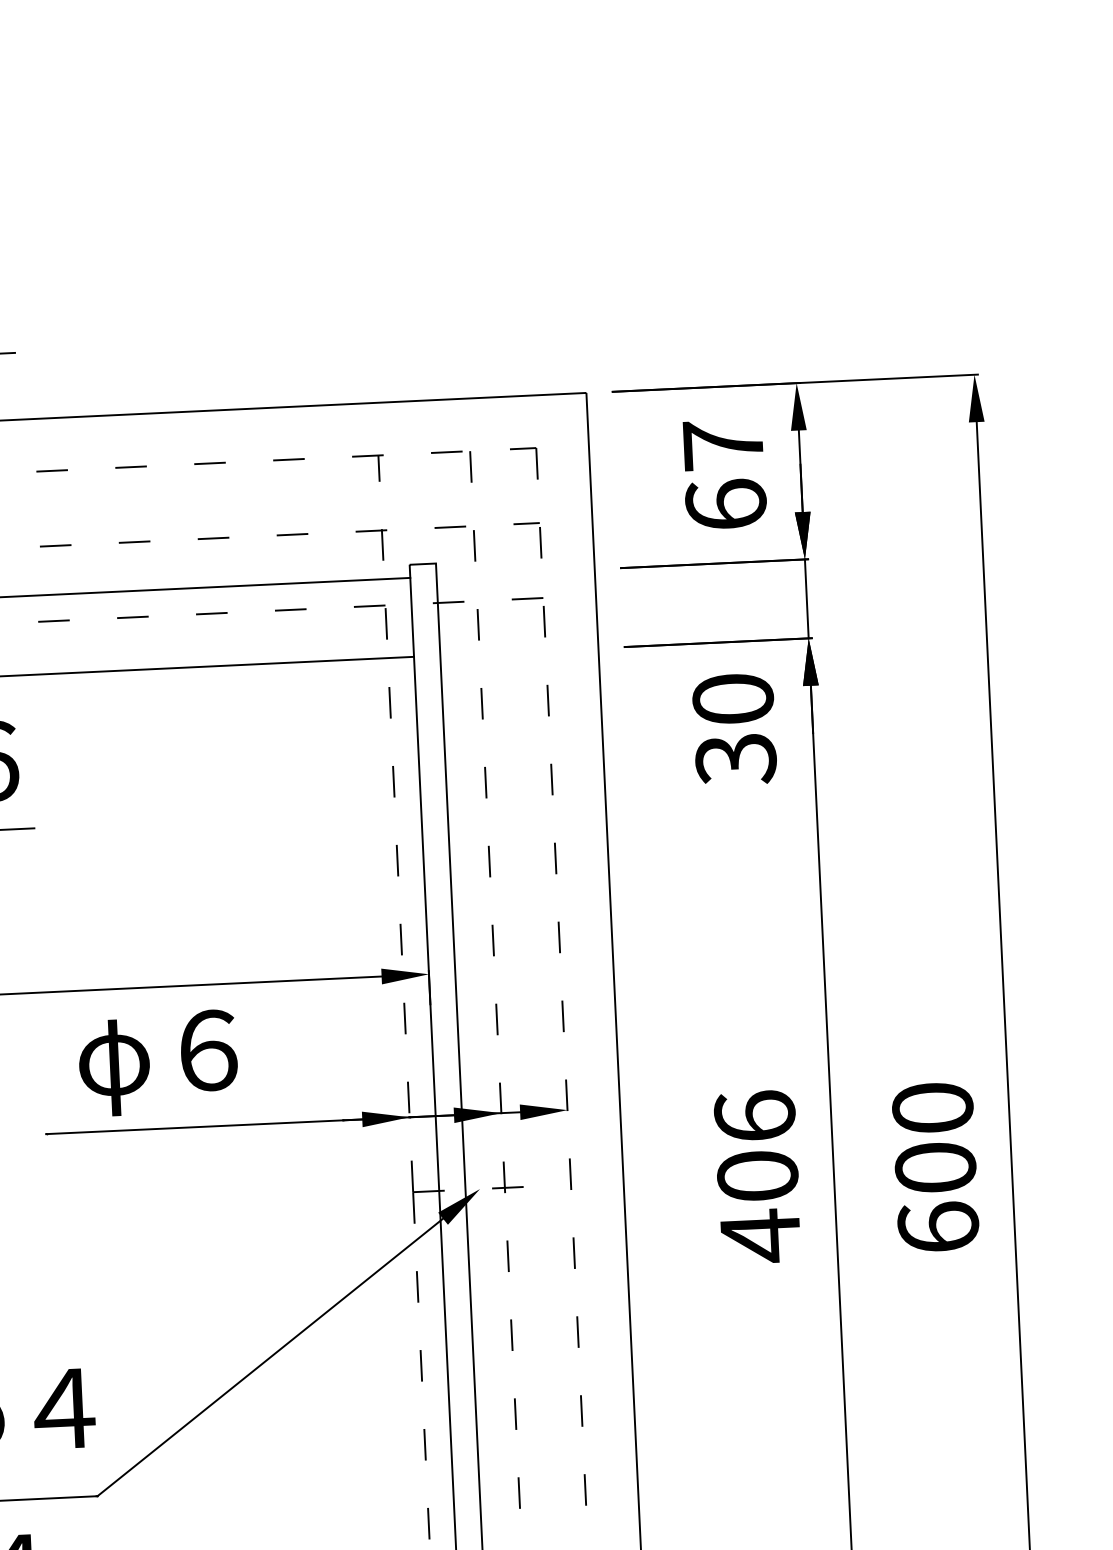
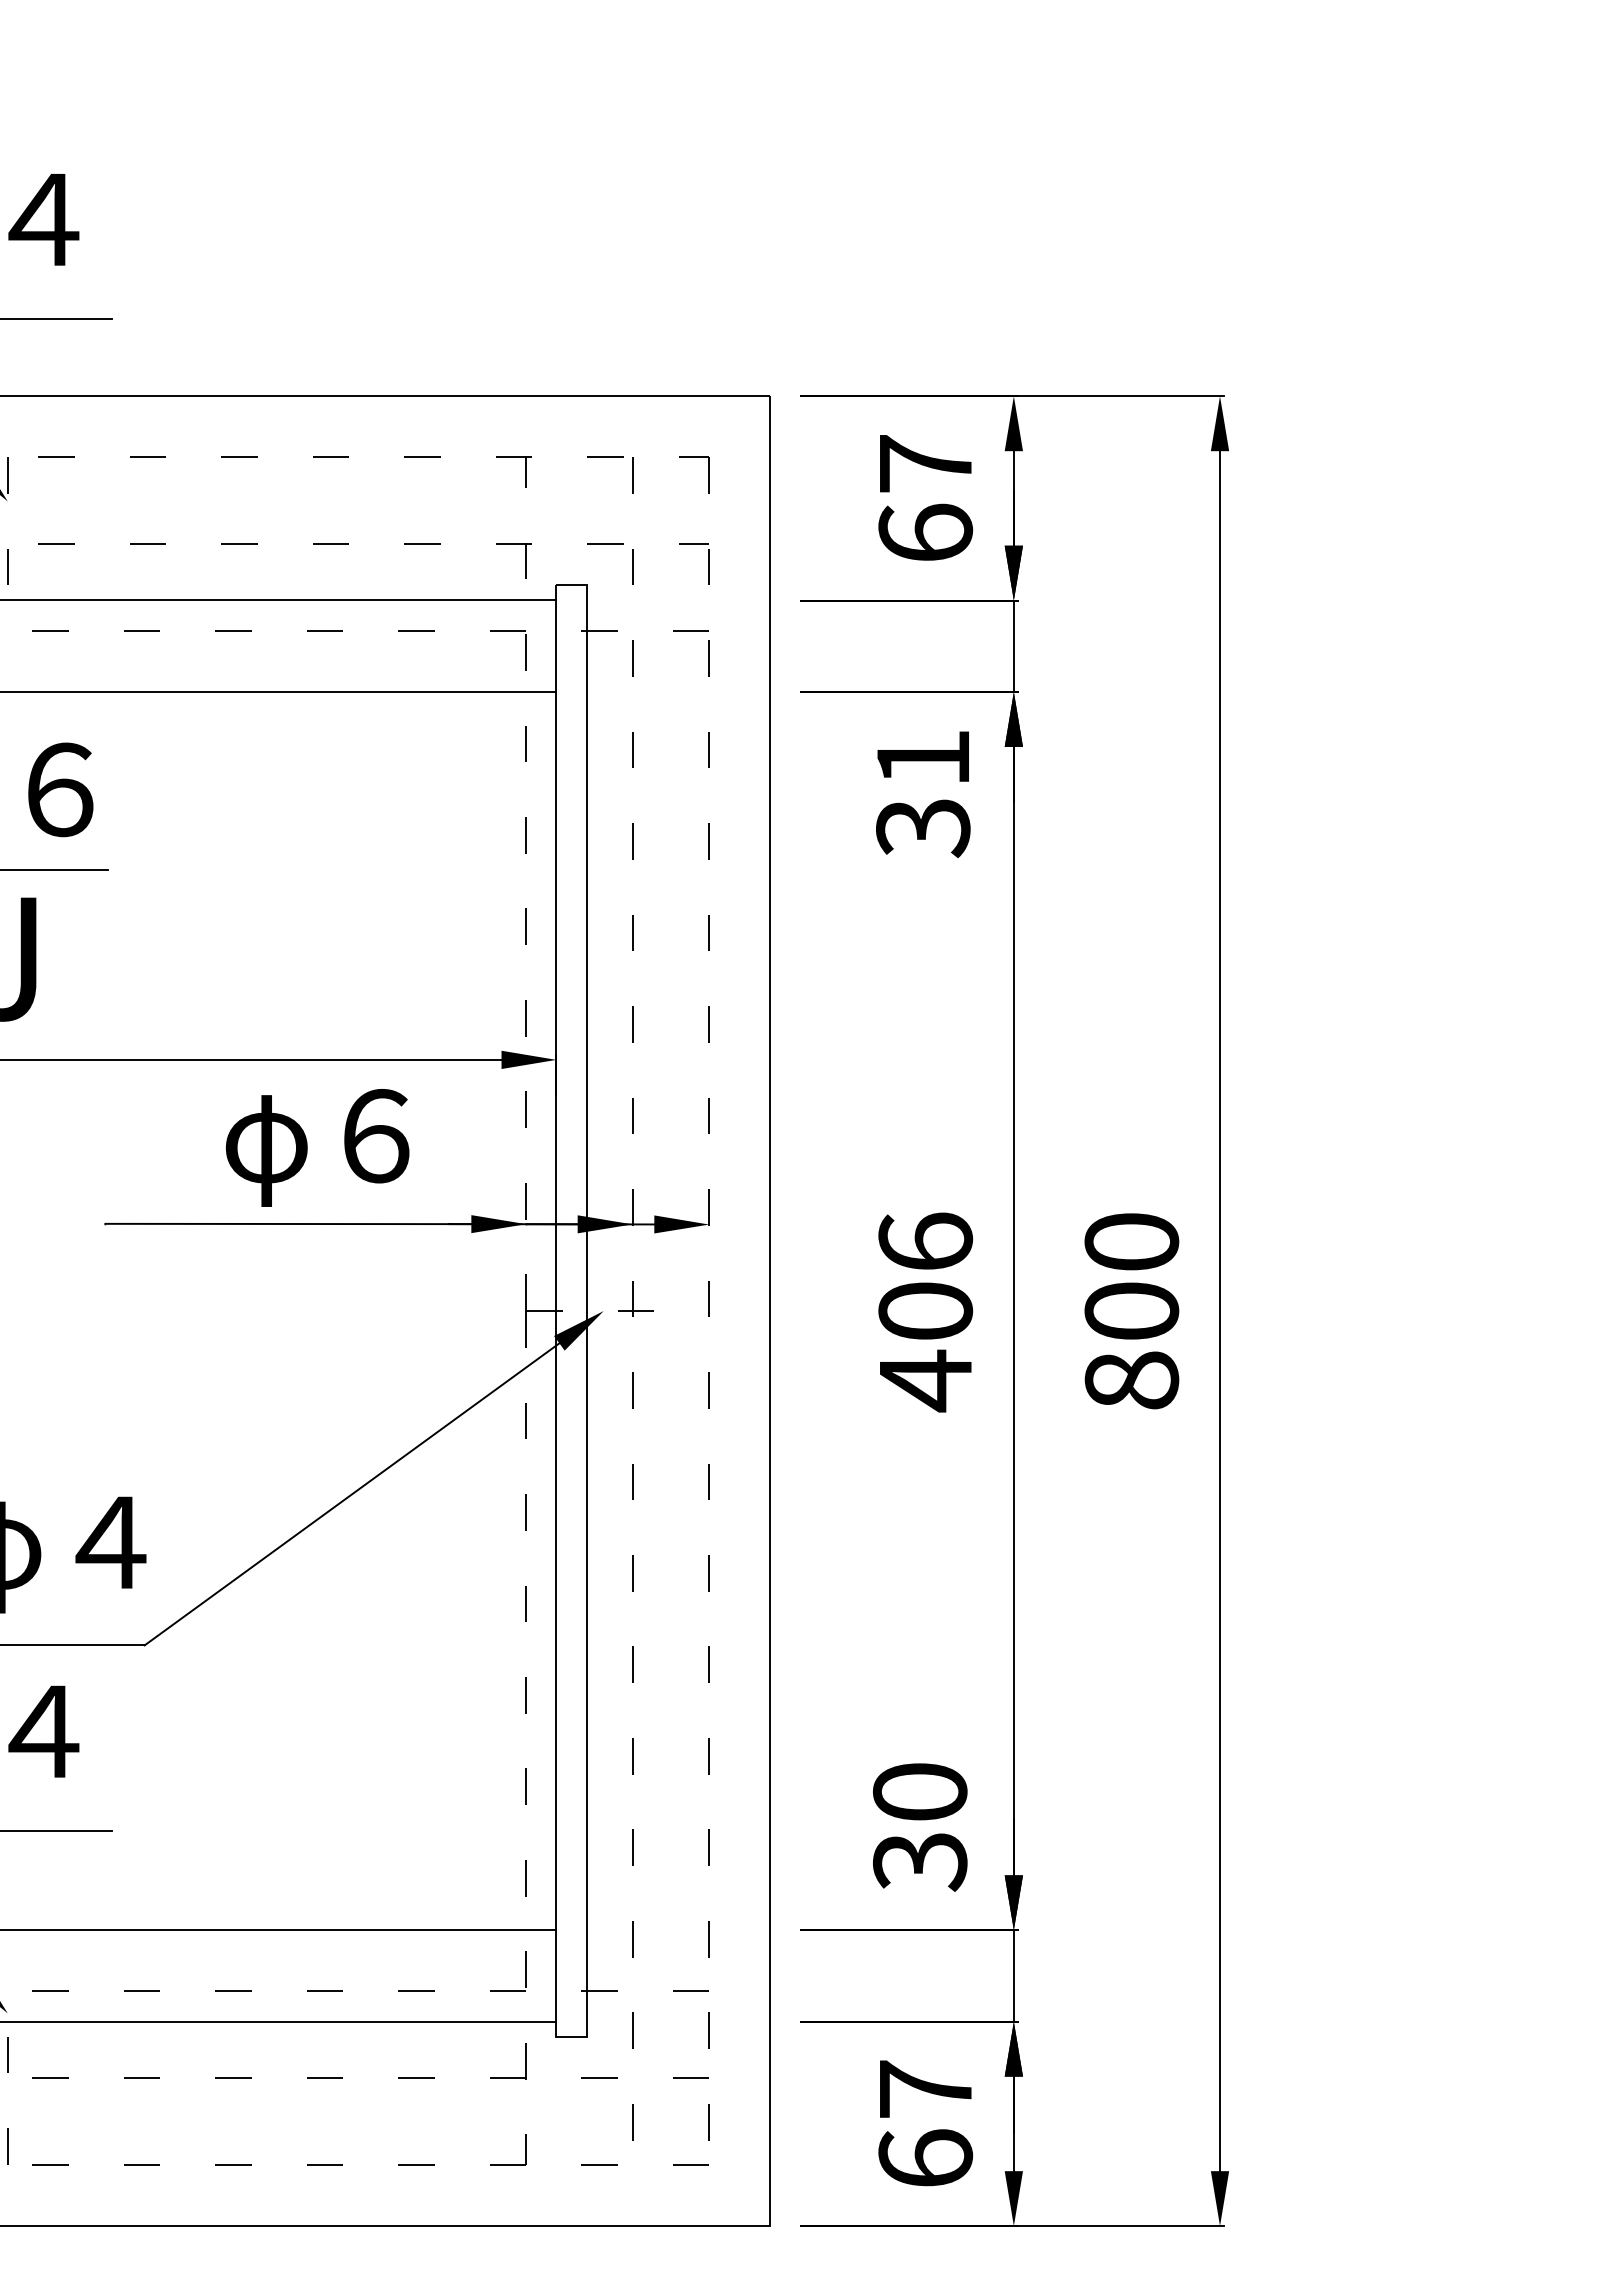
text: (733, 698) -> (923, 757), 30 -> 31
text: (158, 1062) -> (317, 1147), moved
text: (938, 1227) -> (1131, 1380), 600 -> 800

